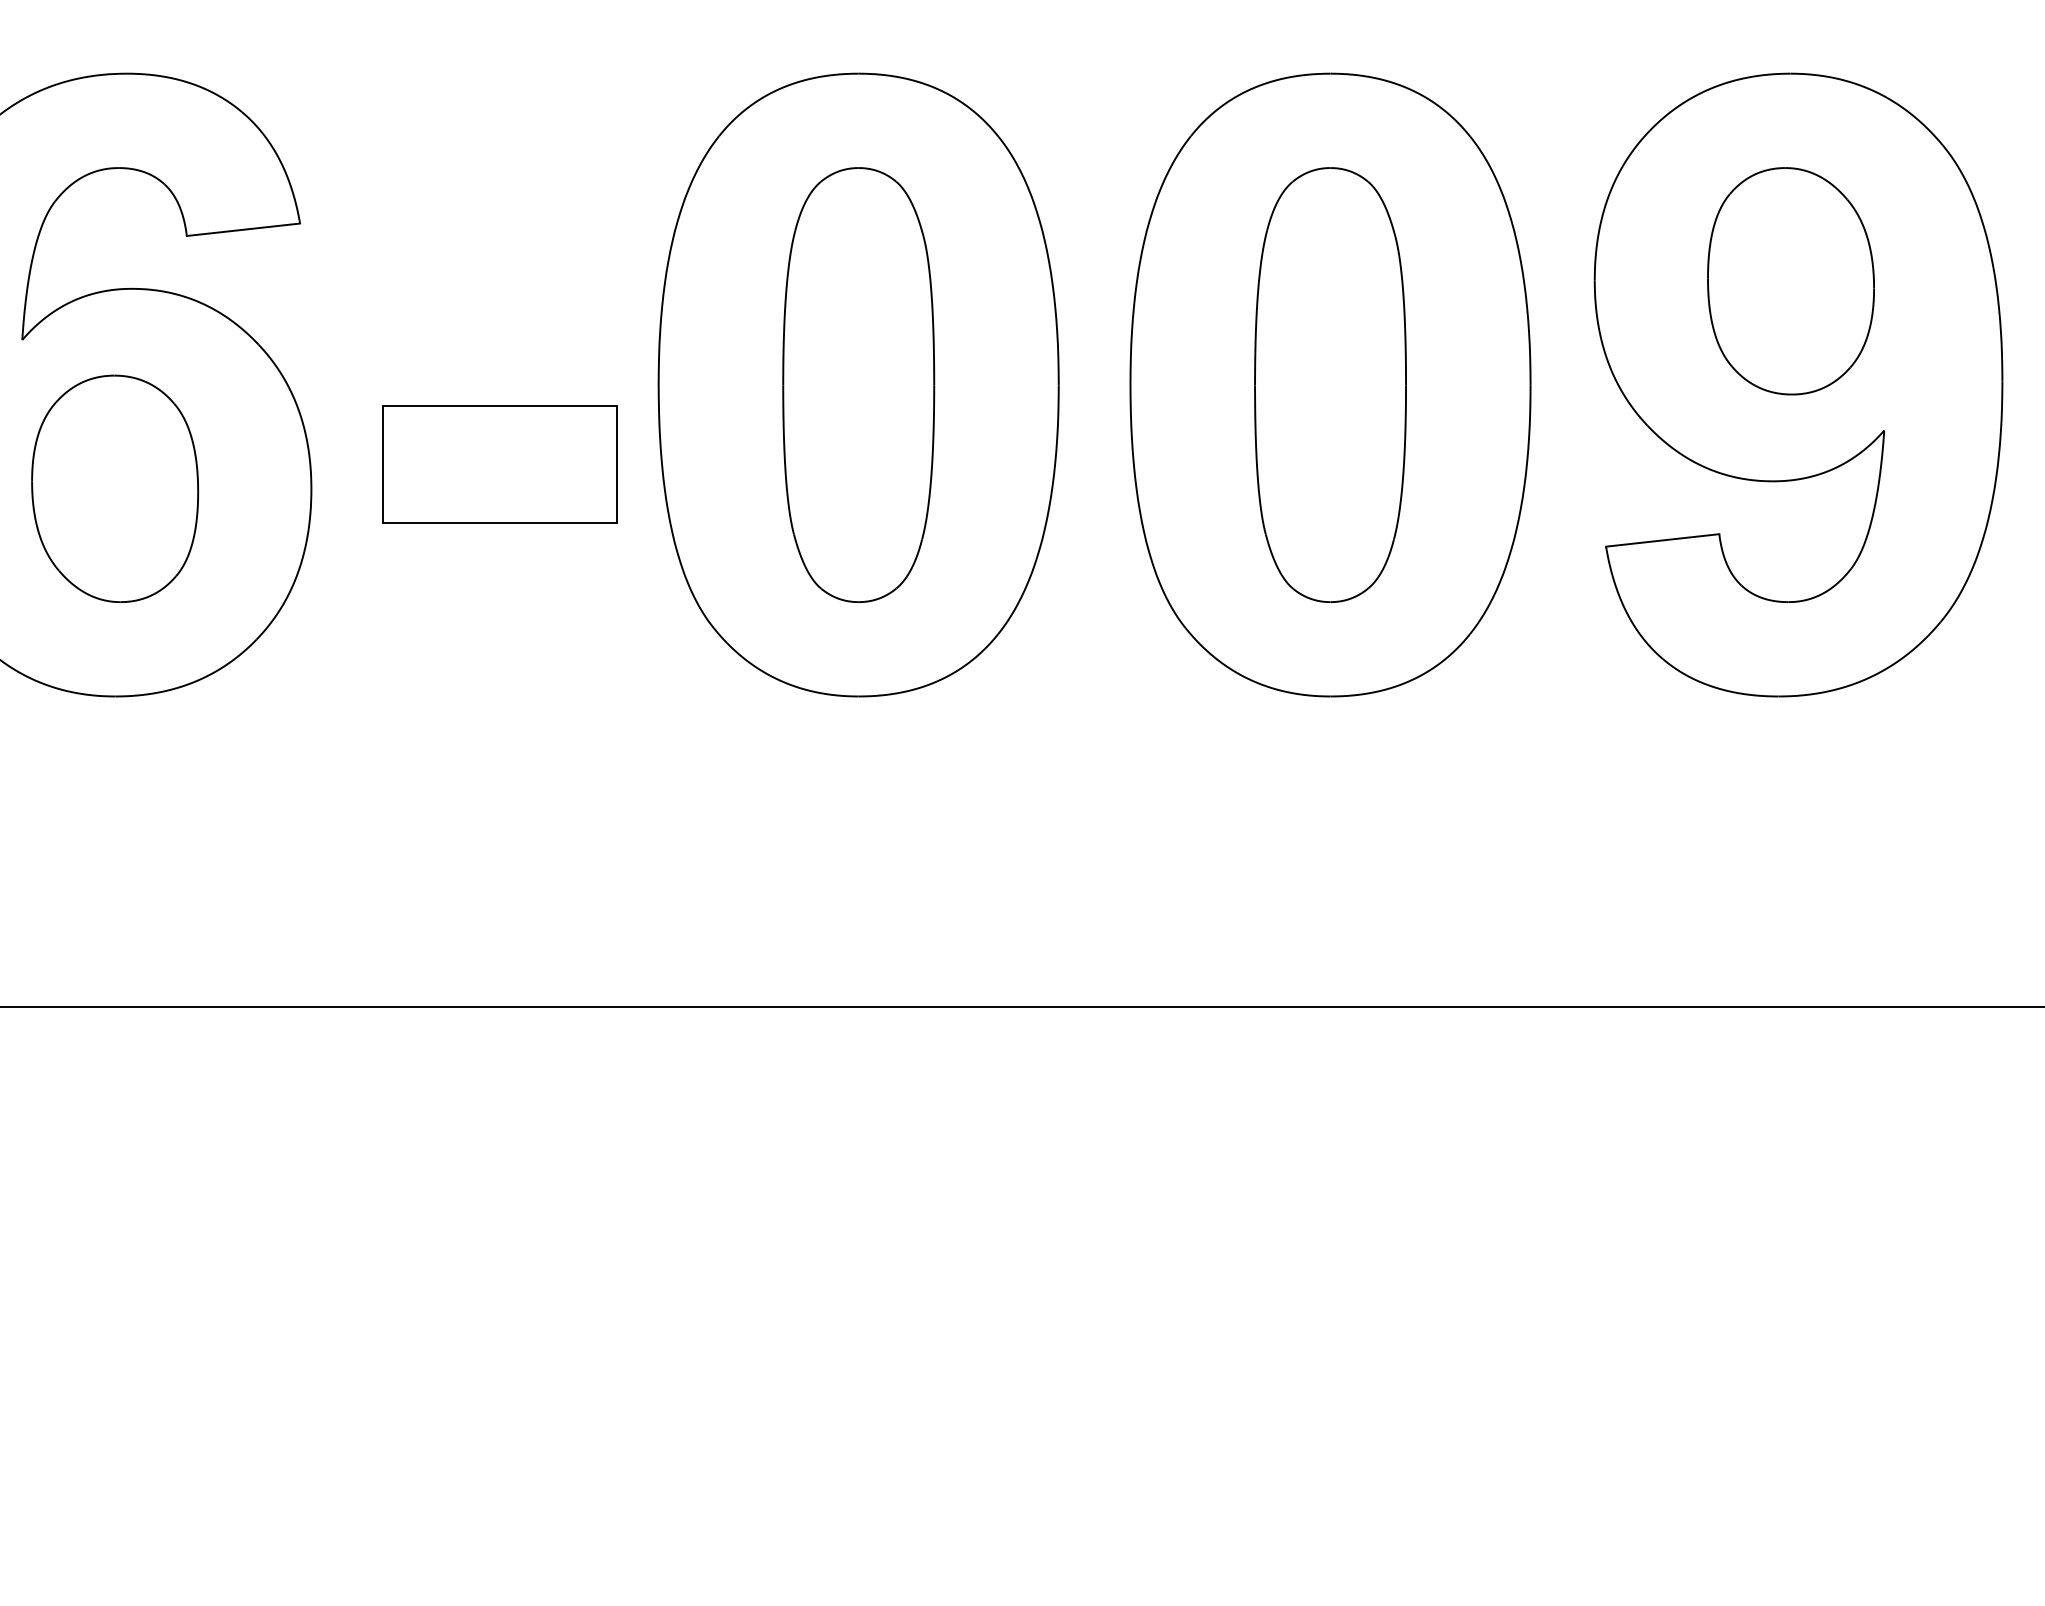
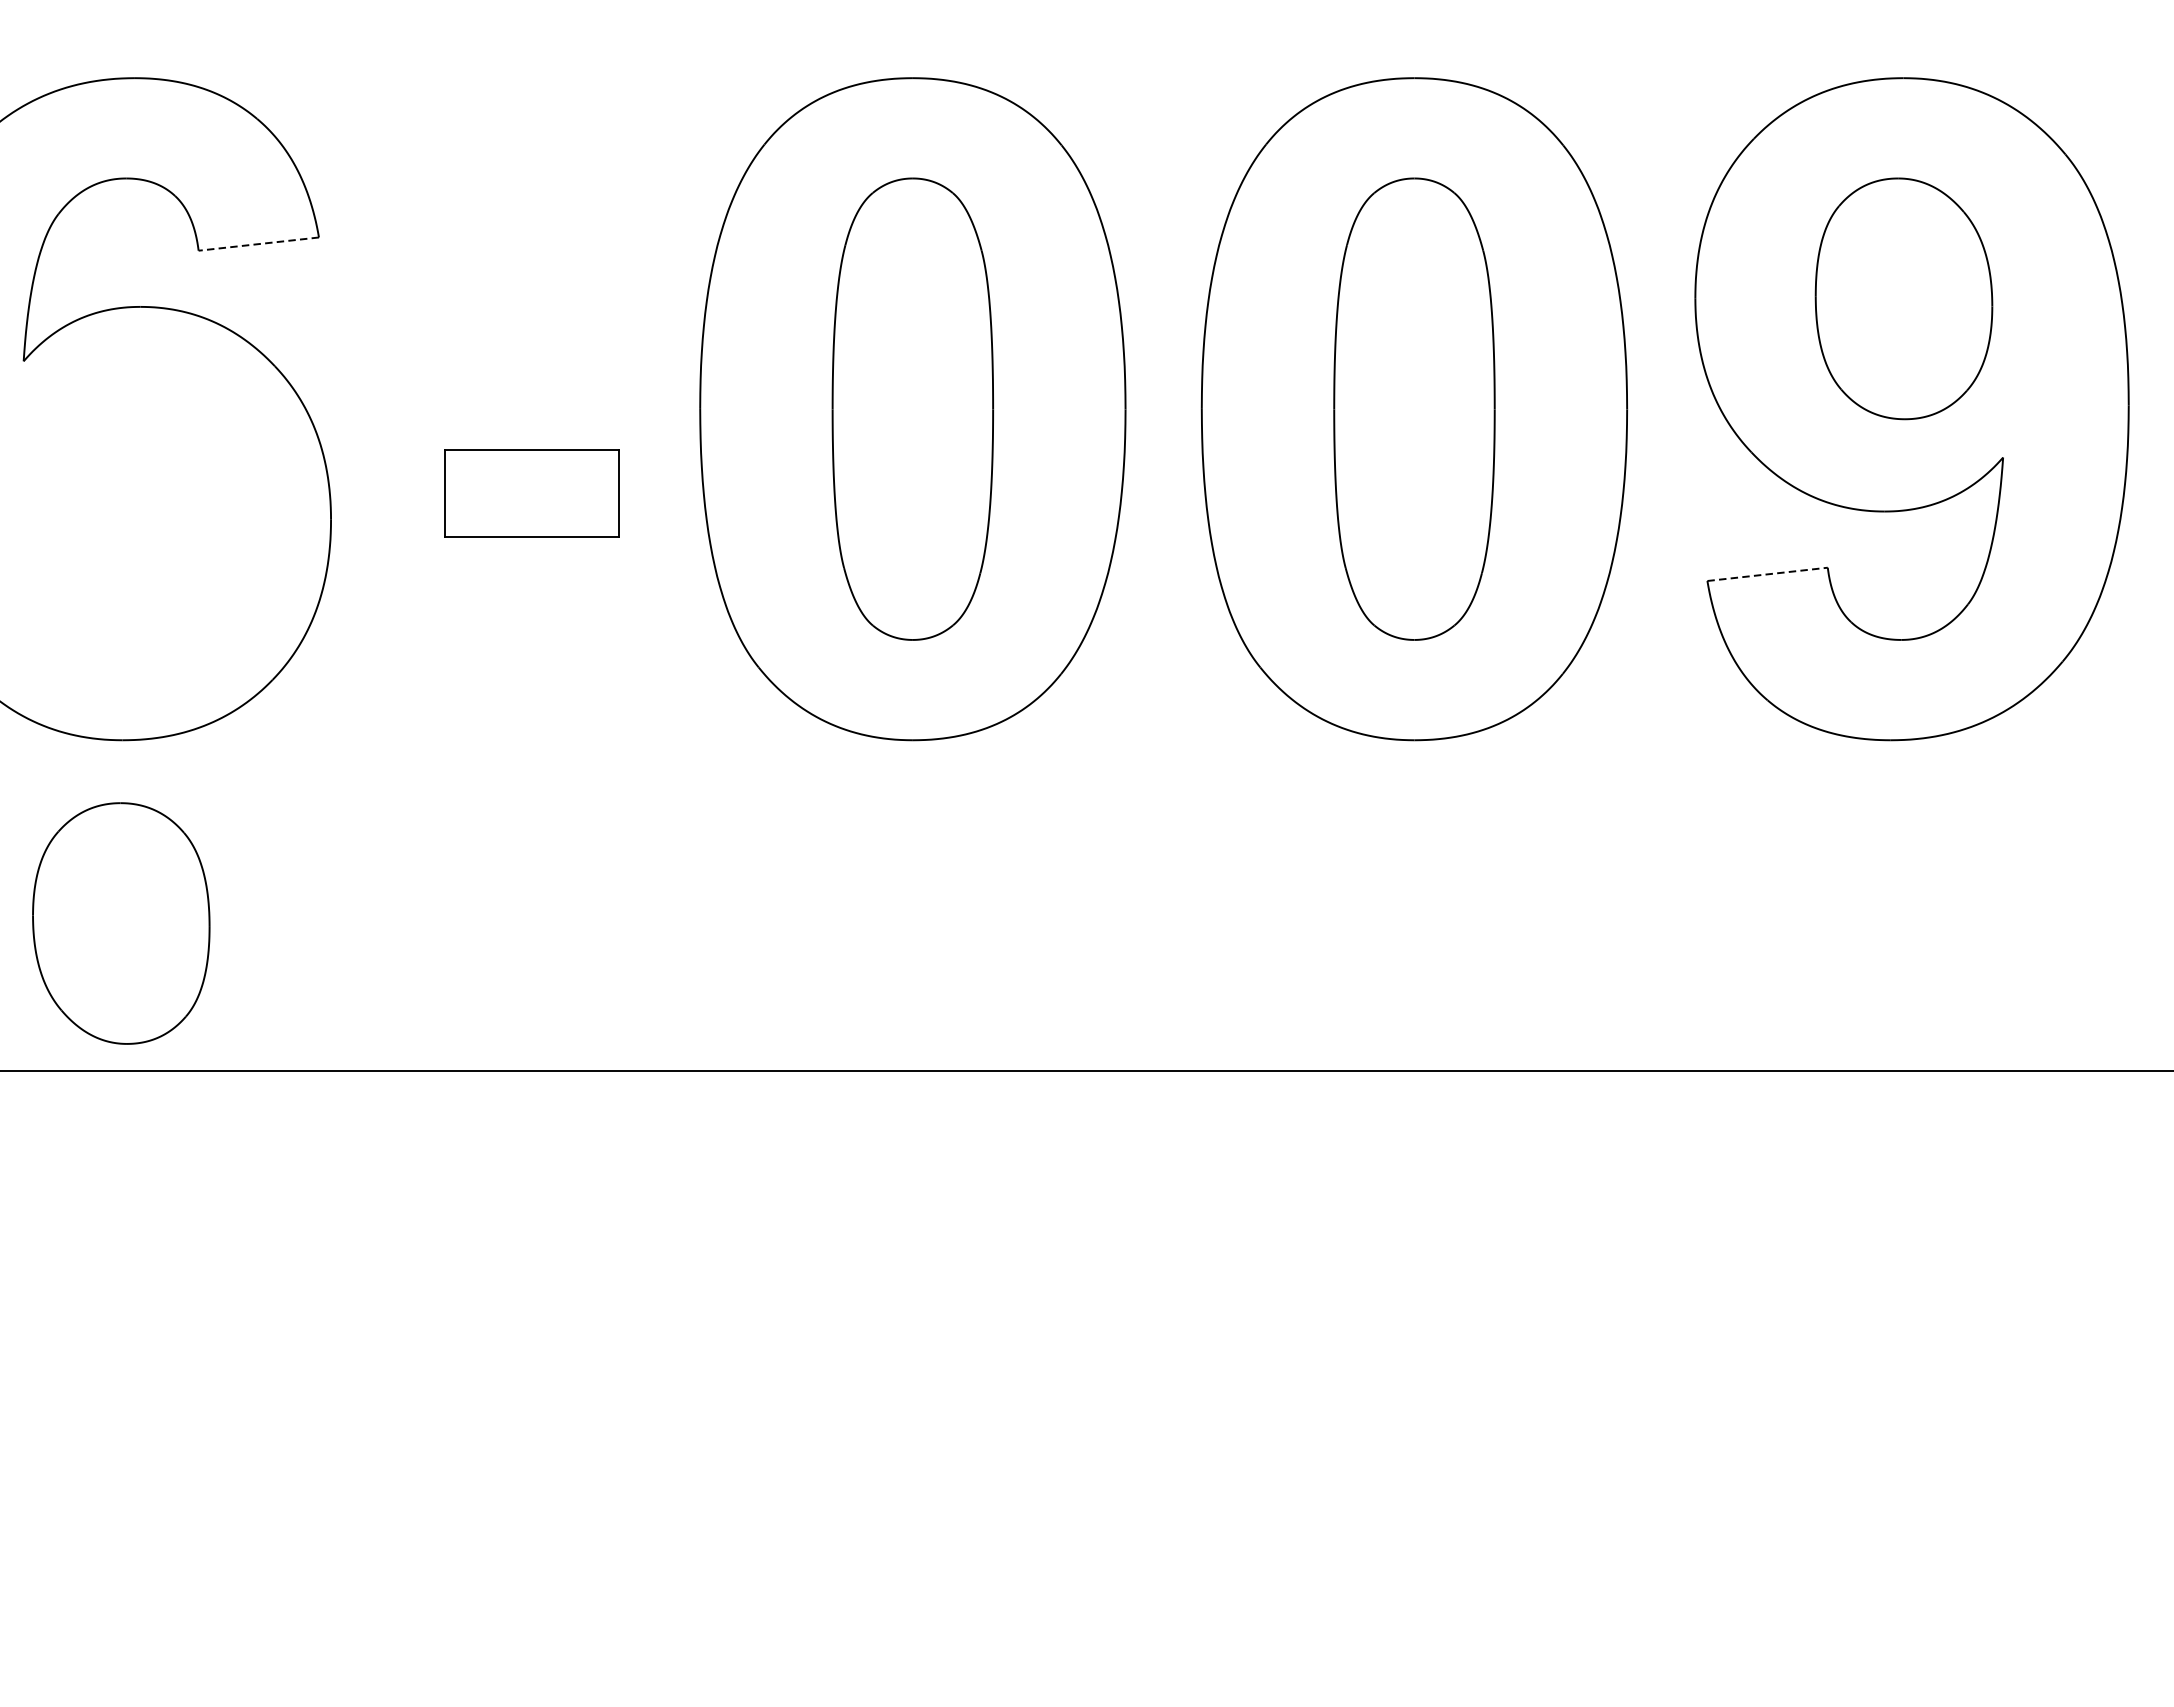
line: (243, 229) -> (258, 243), solid -> dashed
part: (499, 464) -> (530, 493), size x0.7
part: (115, 488) -> (121, 923), moved
line: (1662, 540) -> (1767, 574), solid -> dashed

